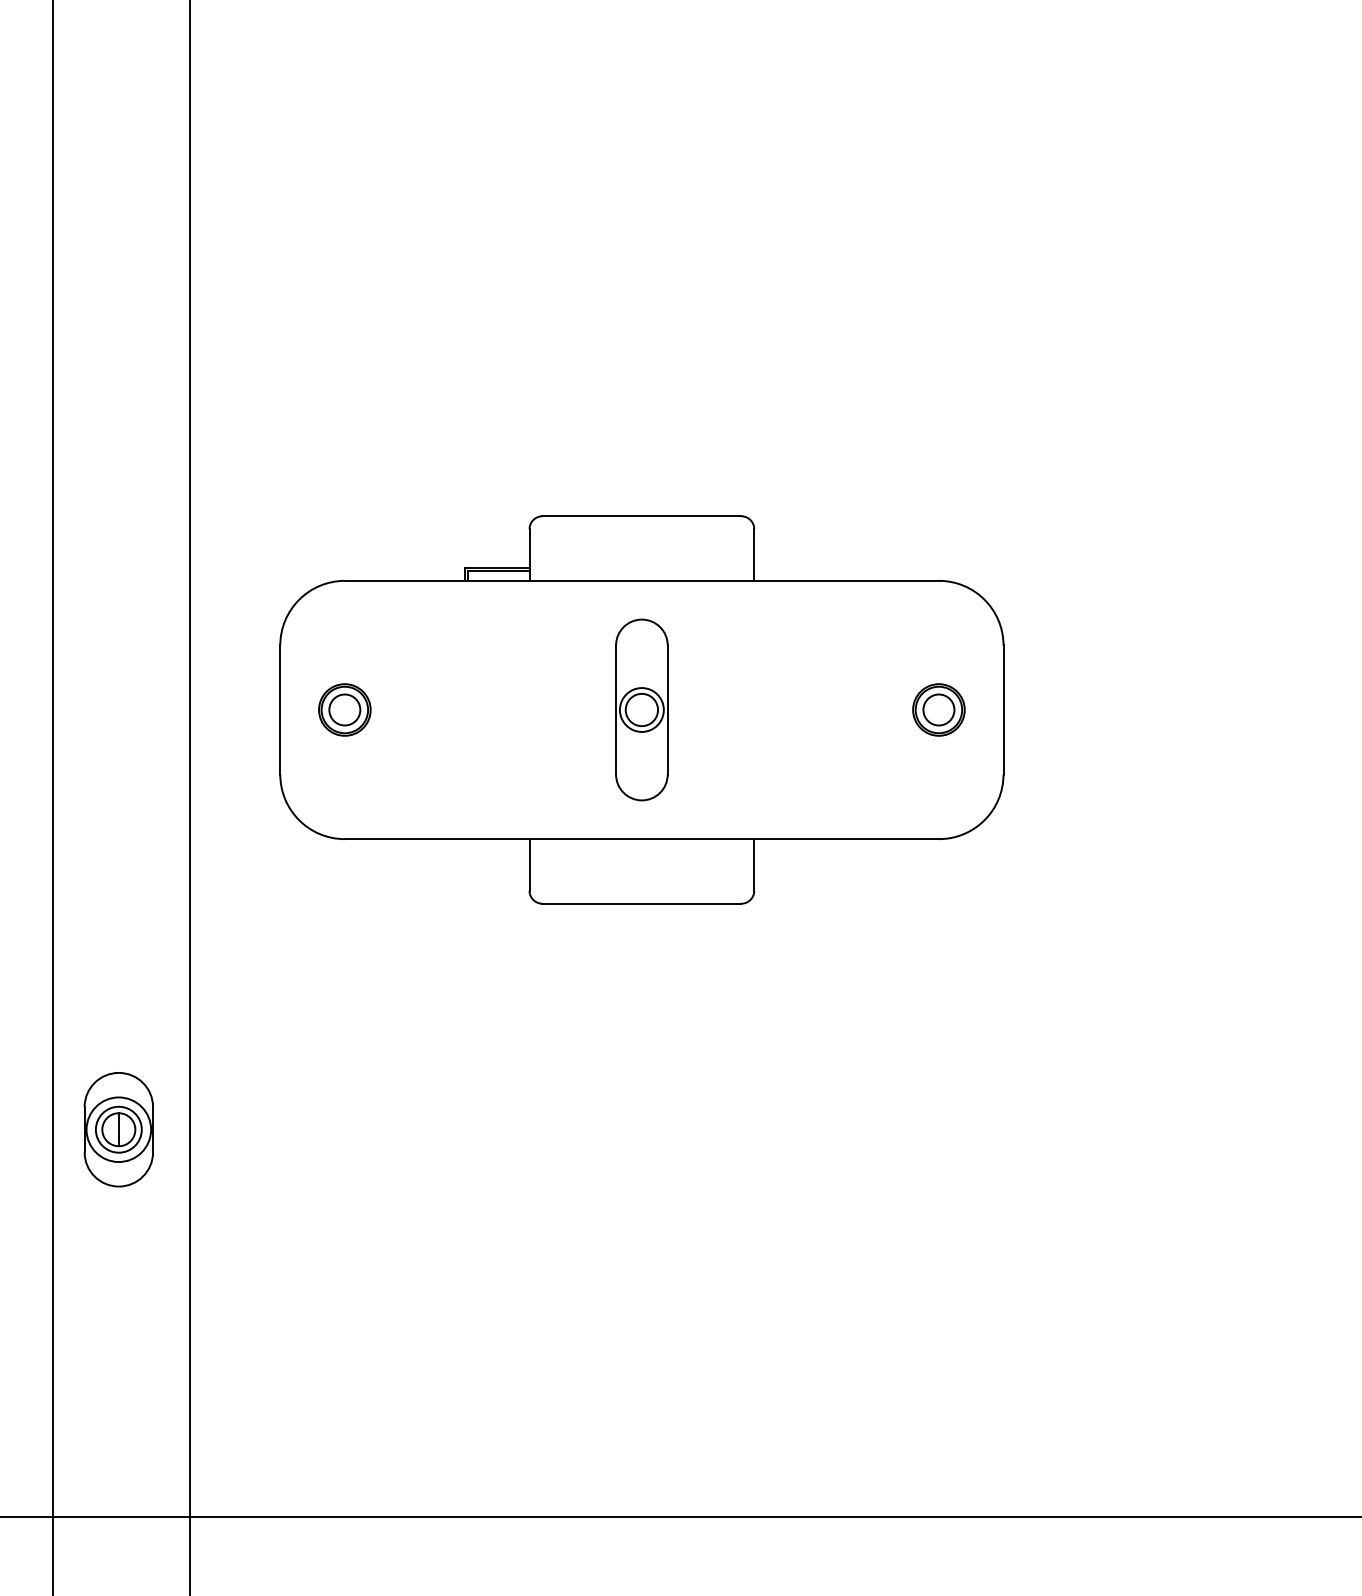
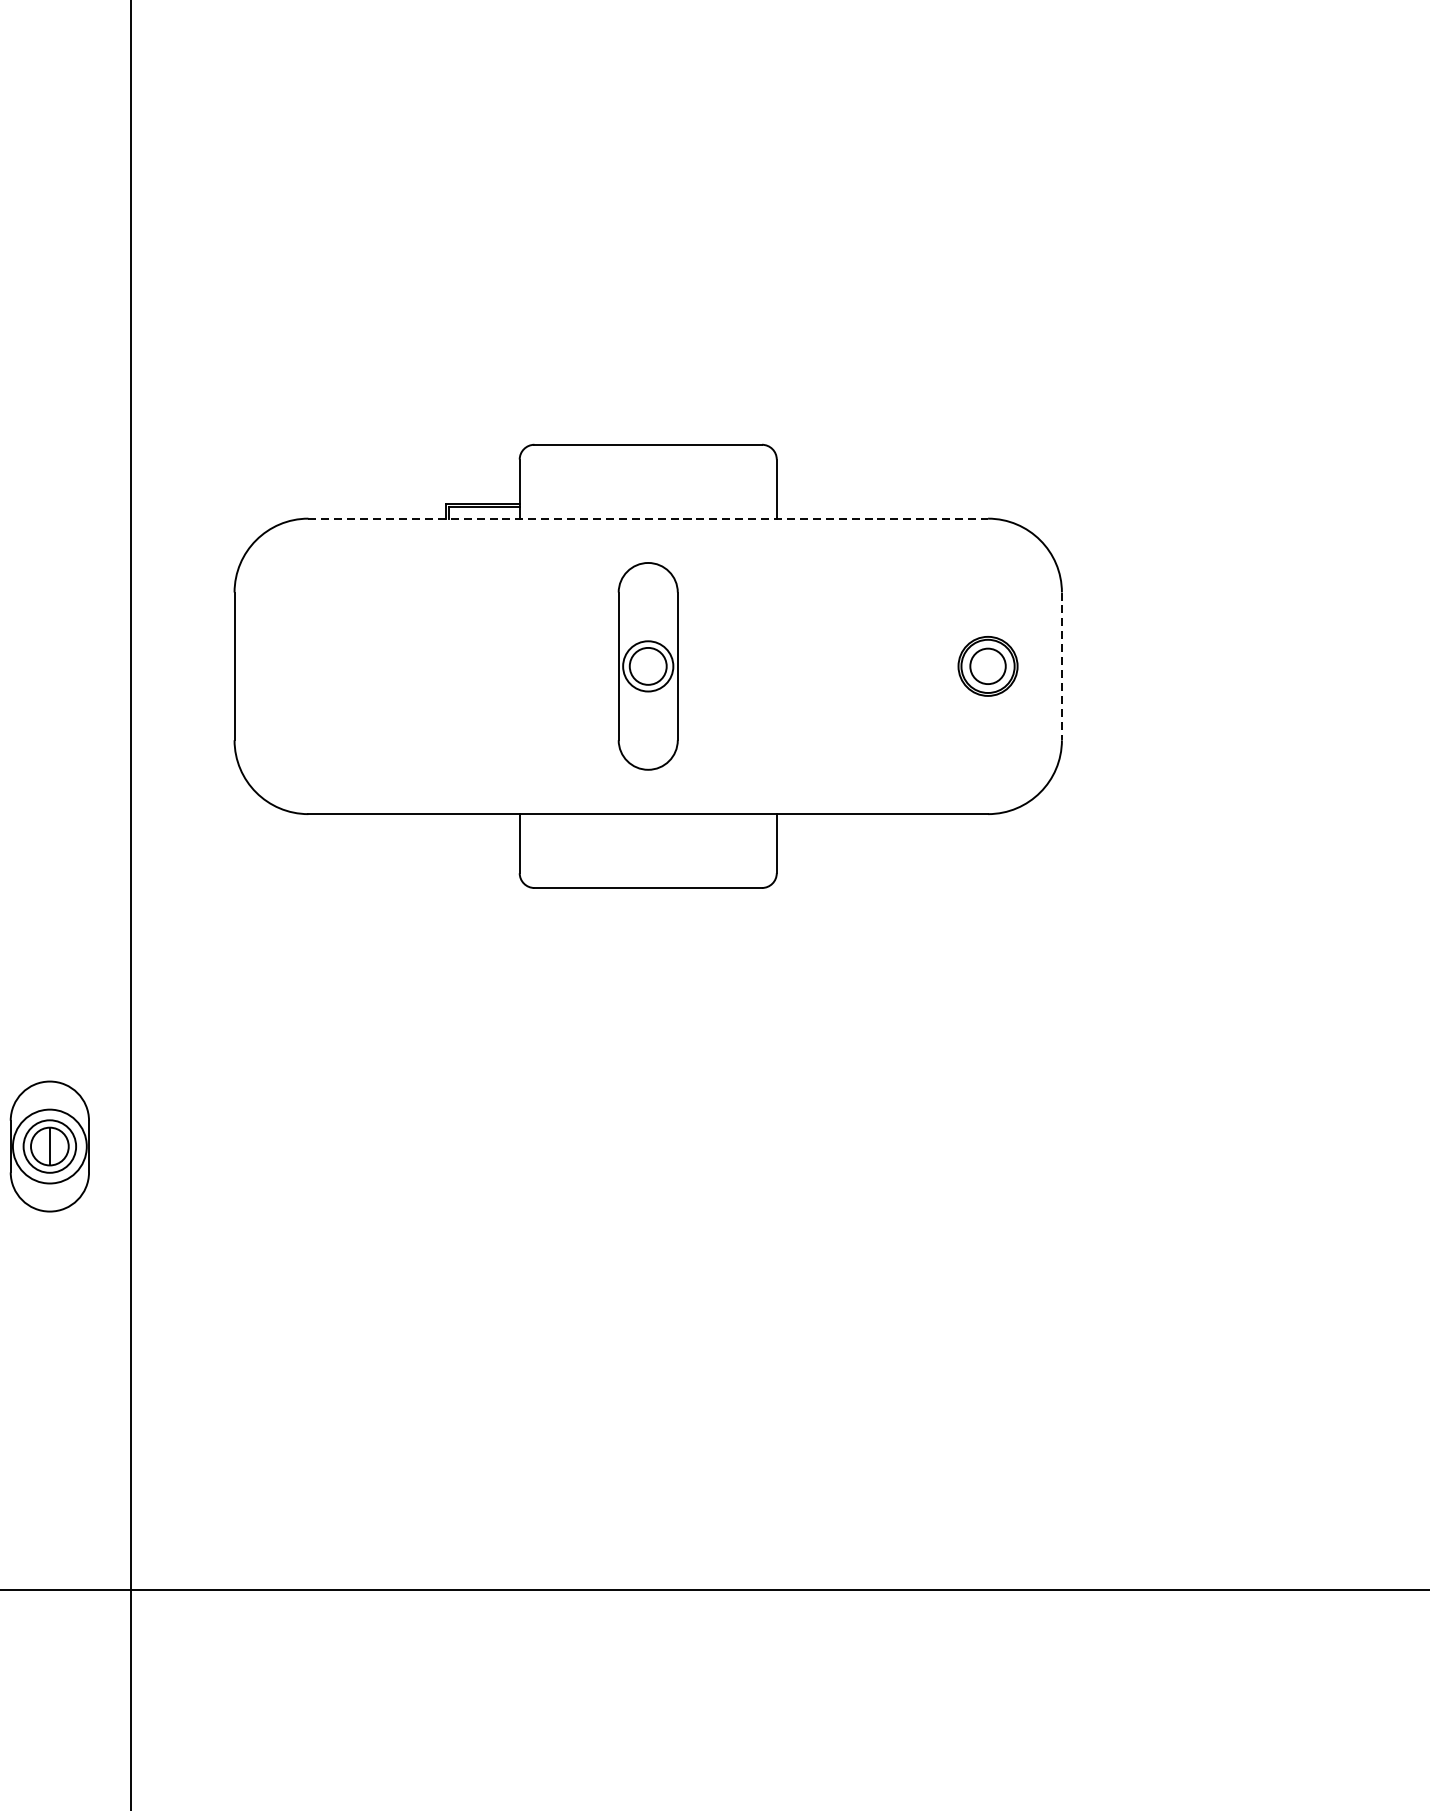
line: (642, 580) -> (648, 518), solid -> dashed
part: (344, 709) -> (308, 665), removed
line: (1003, 710) -> (1061, 666), solid -> dashed

